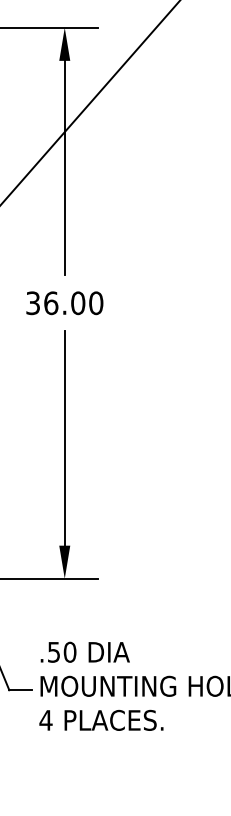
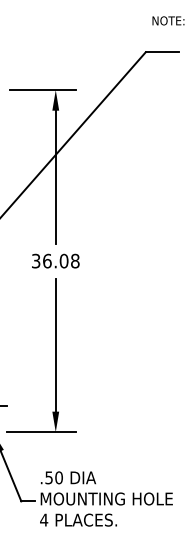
text: (96, 303) -> (75, 261), 36.00 -> 36.08

